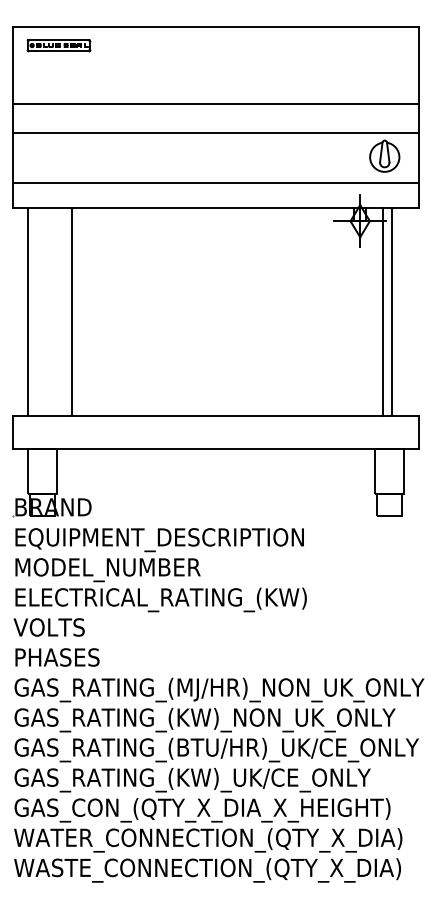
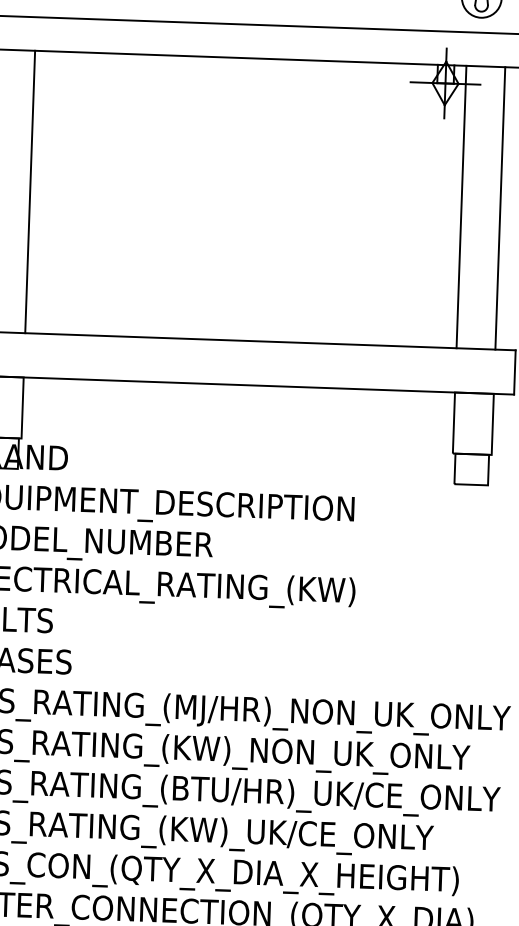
line: (71, 311) -> (29, 191), moved
line: (382, 311) -> (499, 207), moved
line: (392, 311) -> (461, 206), moved

